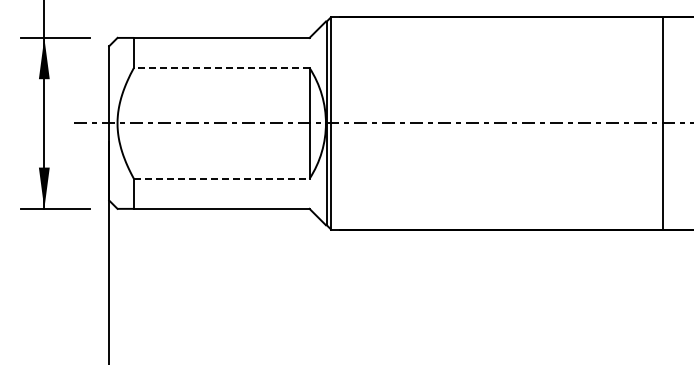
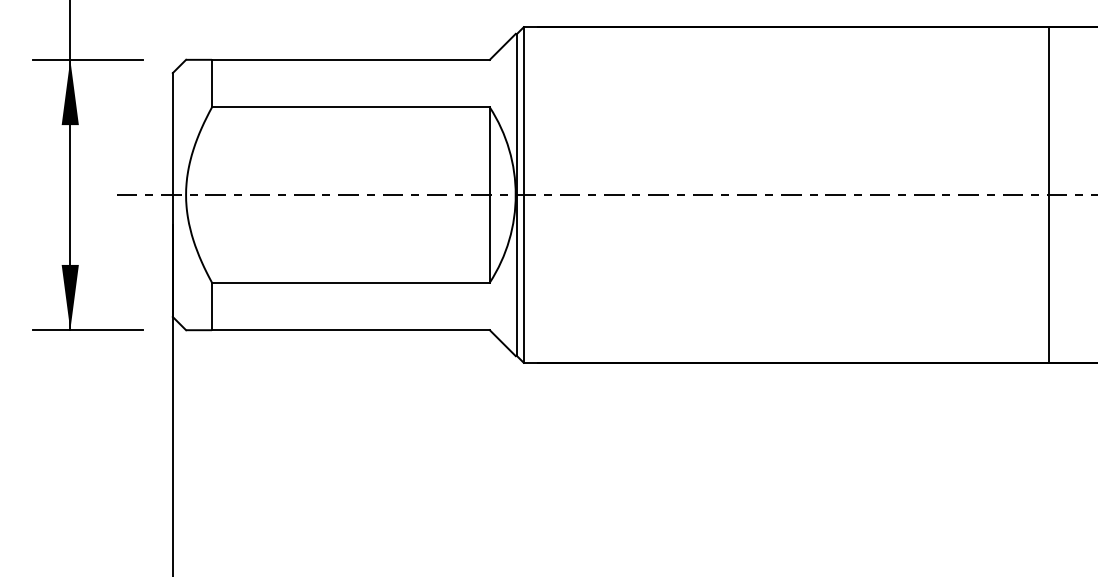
line: (221, 67) -> (350, 106), dashed -> solid
line: (221, 178) -> (350, 282), dashed -> solid

